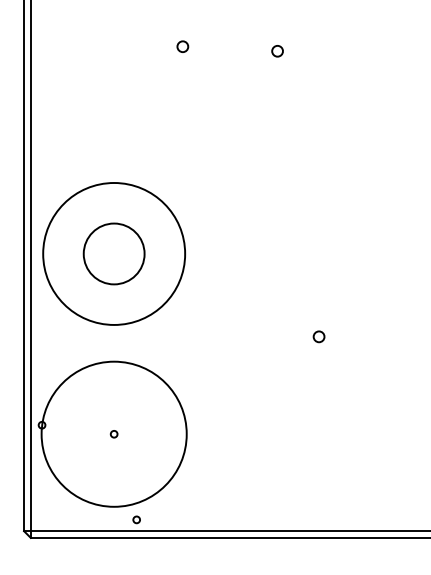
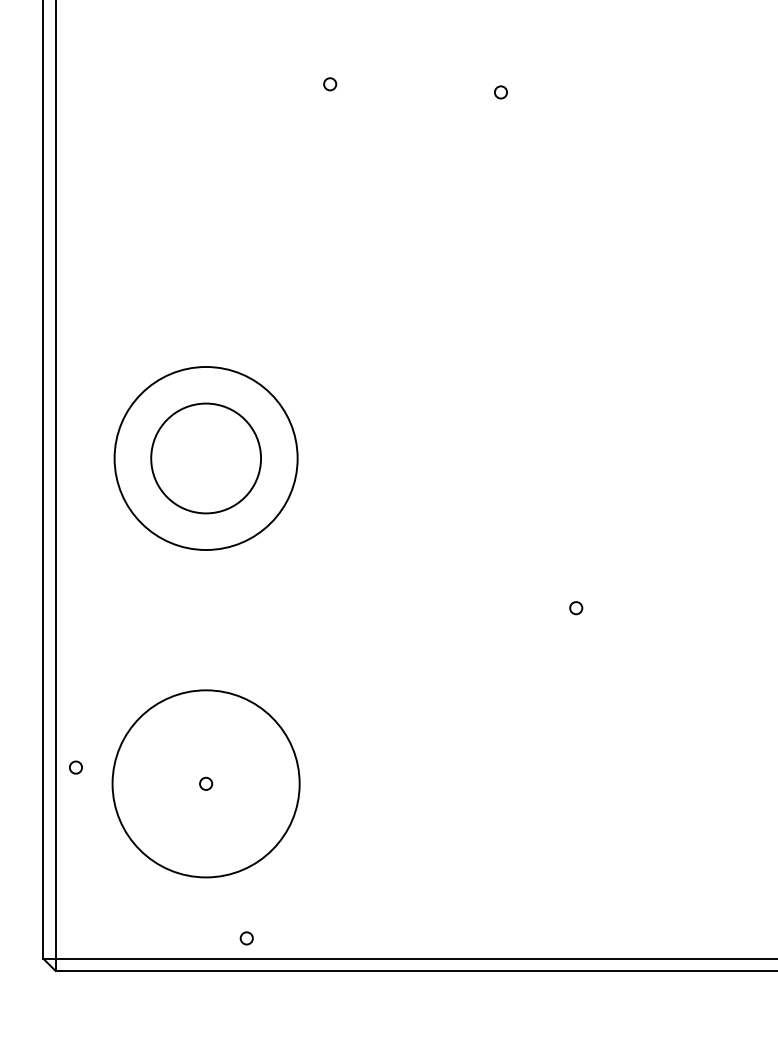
circle: (182, 46) -> (329, 84), size x0.62
circle: (277, 50) -> (500, 91), size x0.62
circle: (113, 253) -> (204, 457), size x0.71
circle: (319, 336) -> (576, 607), size x0.62
circle: (114, 434) -> (206, 784), size x0.71

